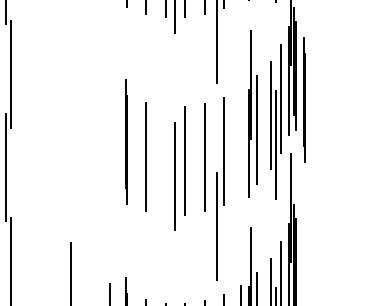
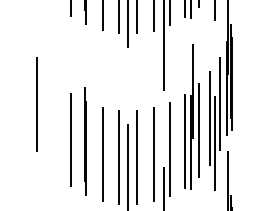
line: (70, 99) -> (37, 104), added
line: (304, 99) -> (239, 104), removed
line: (110, 140) -> (71, 139), added
line: (241, 141) -> (185, 140), added
line: (165, 160) -> (119, 157), added

